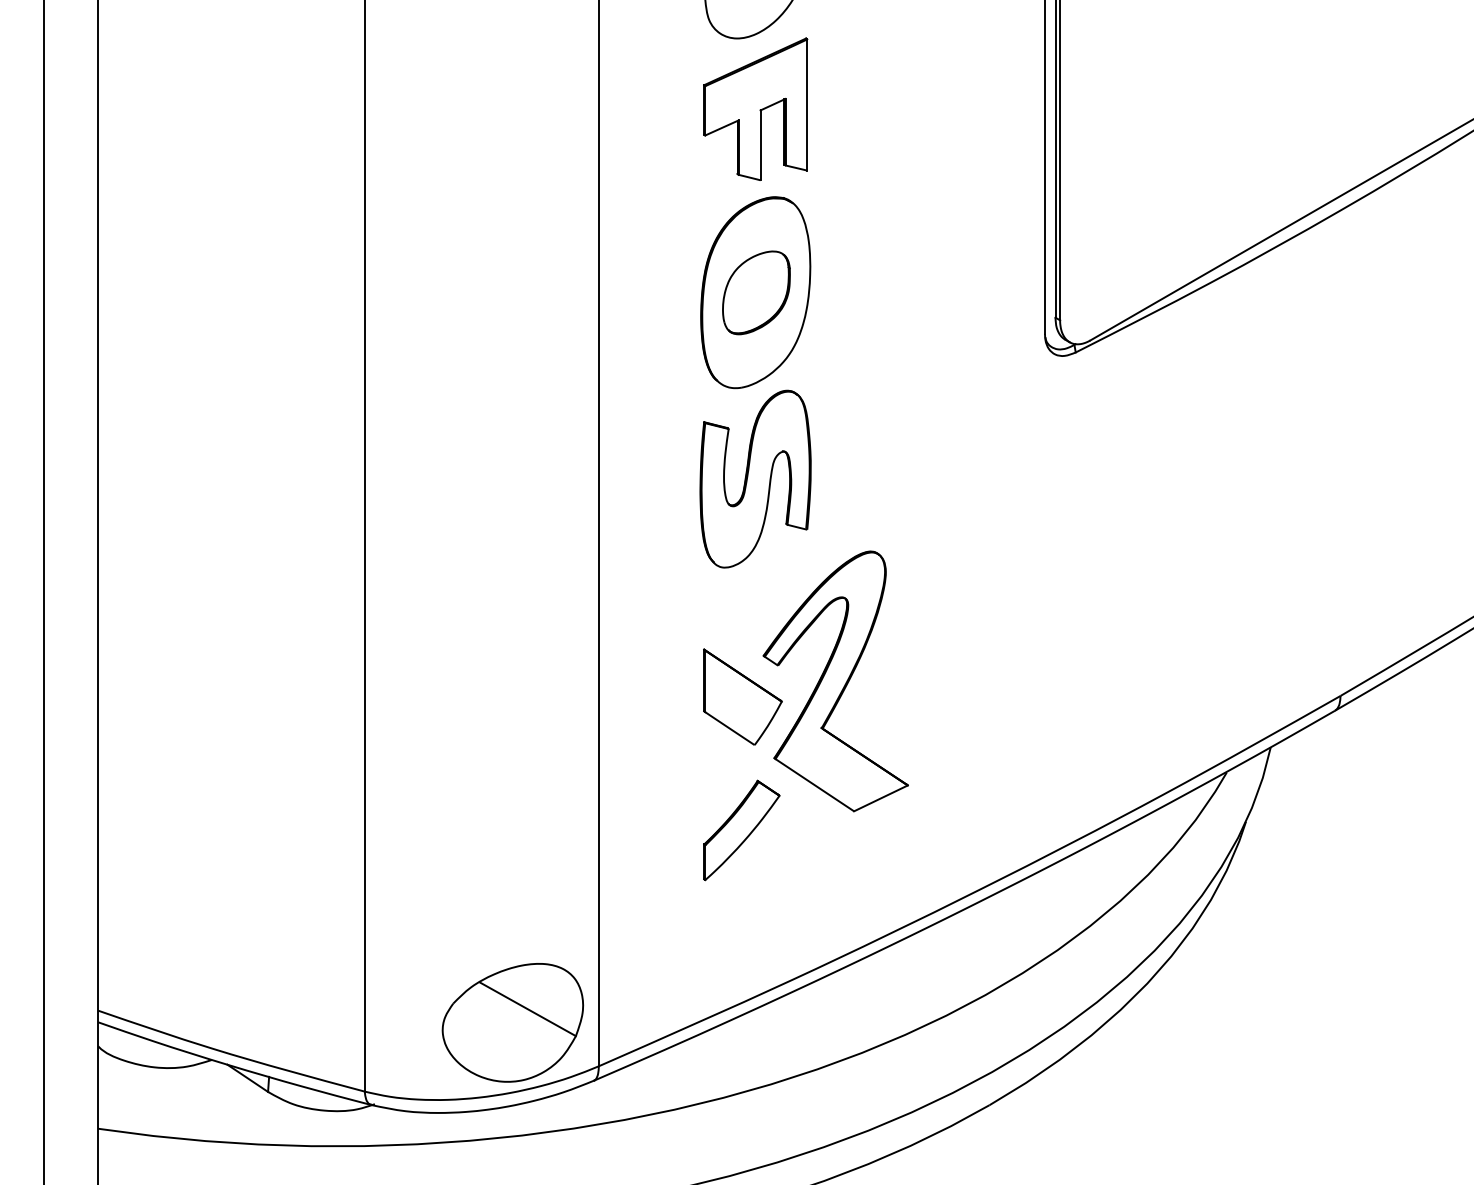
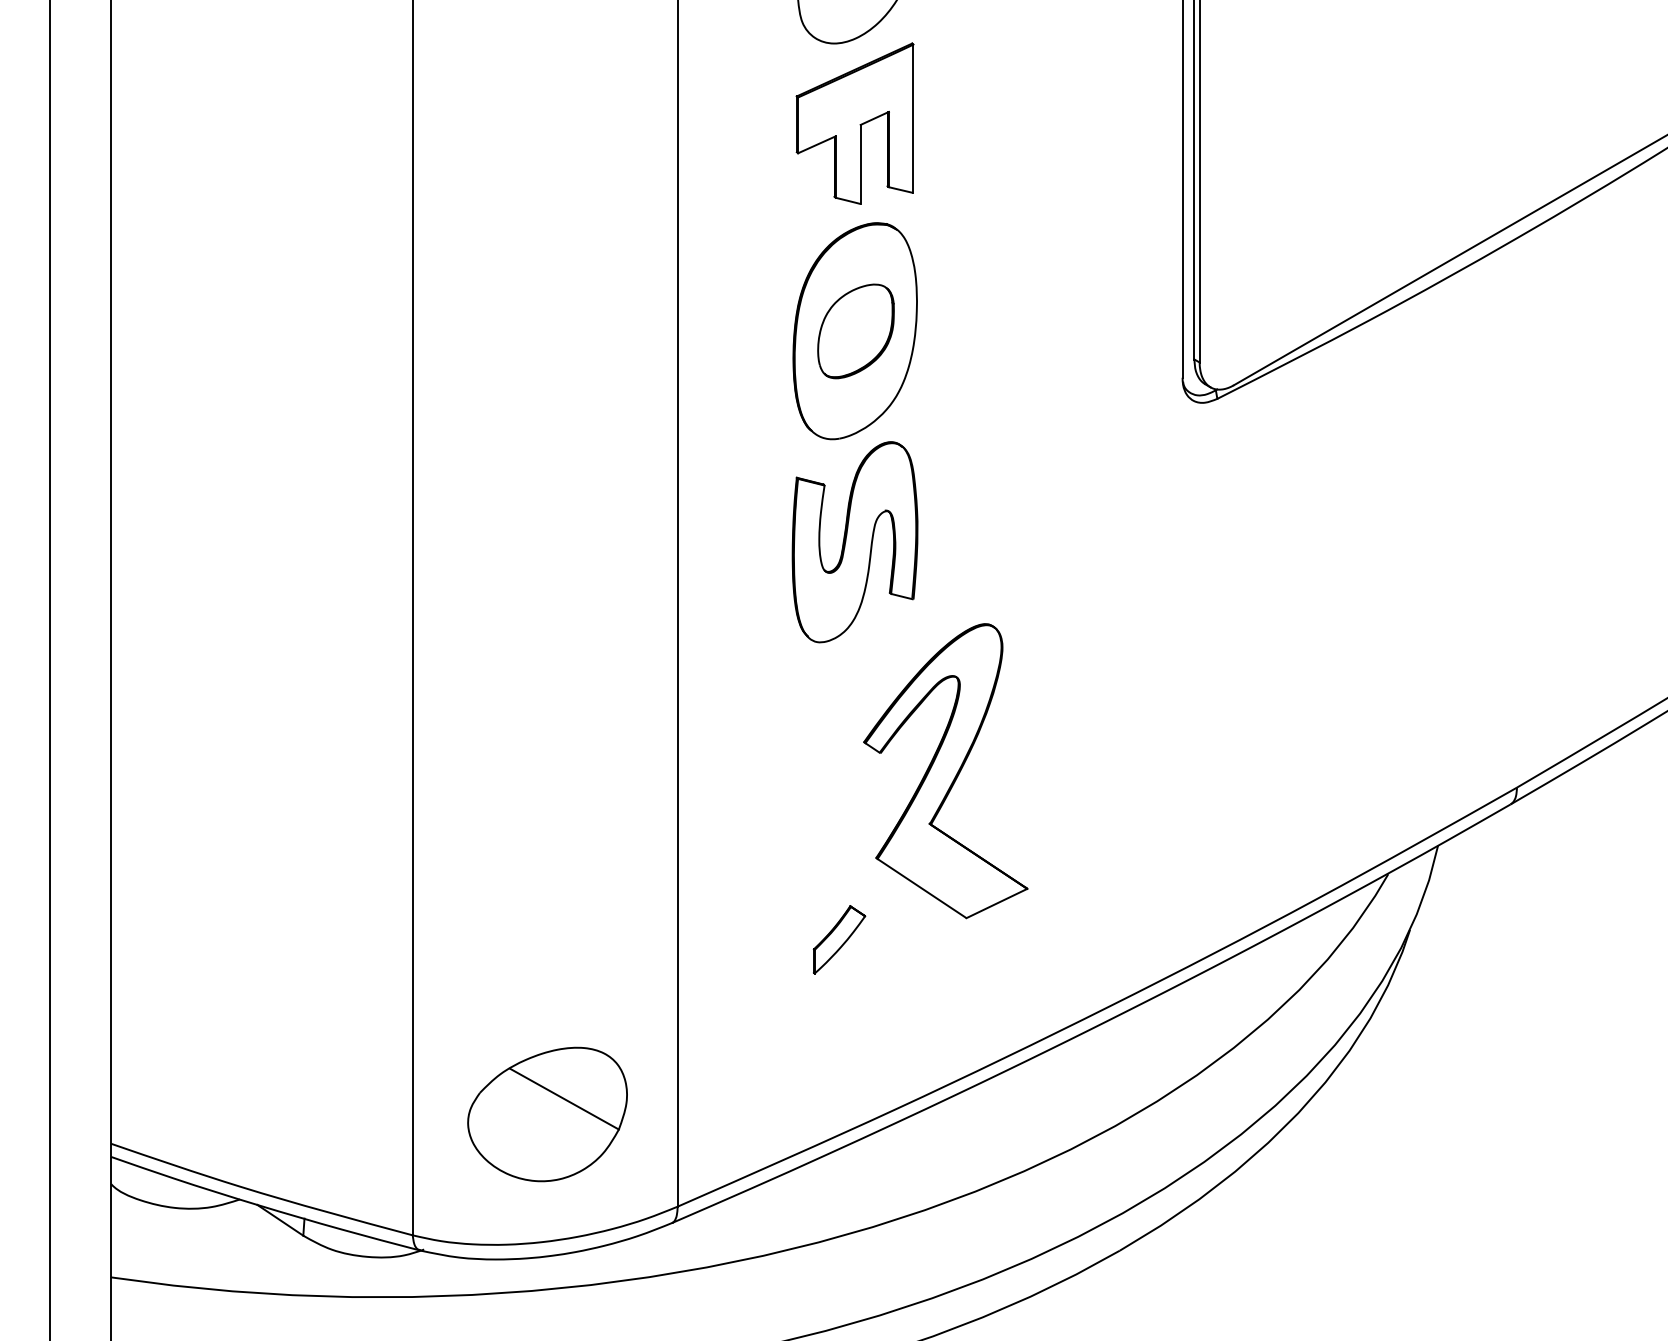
part: (742, 696) -> (840, 788), removed
part: (741, 830) -> (839, 939), size x0.6
part: (512, 1022) -> (547, 1114), moved

